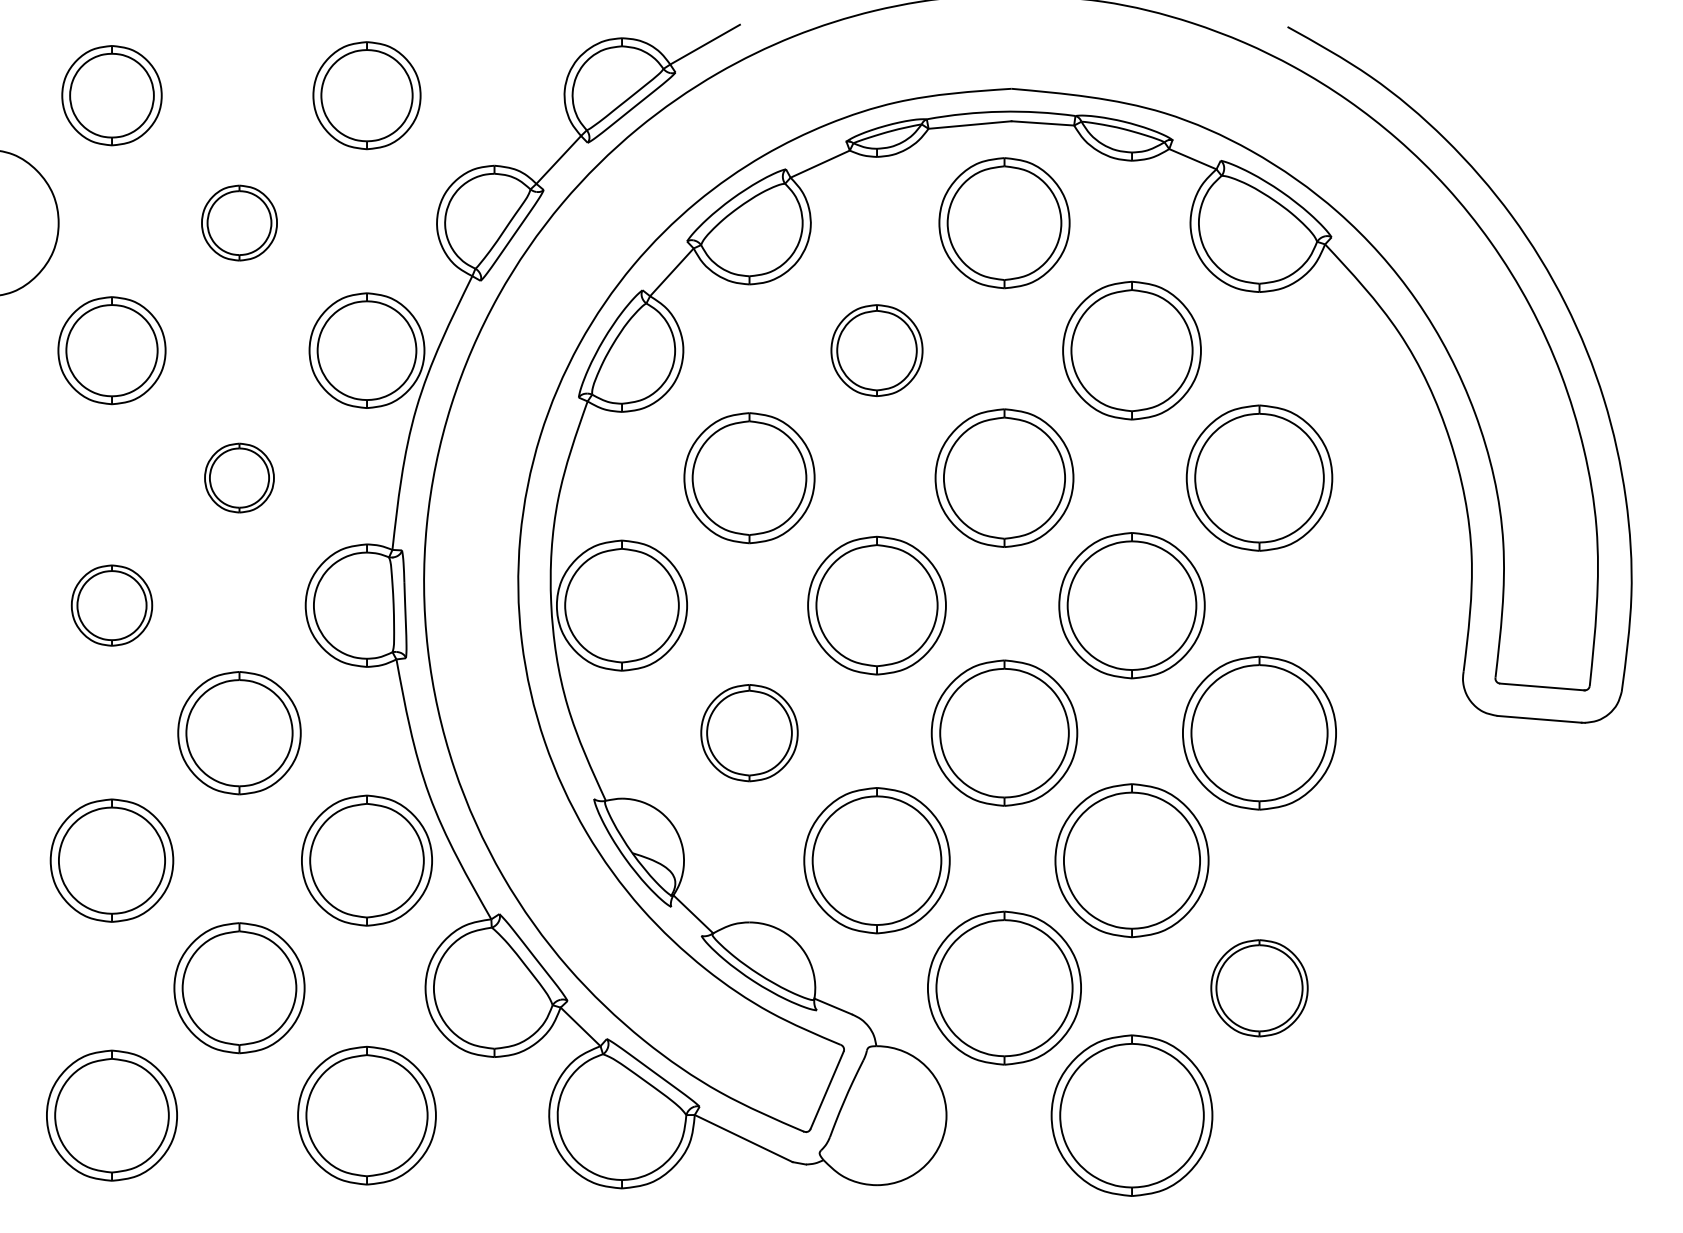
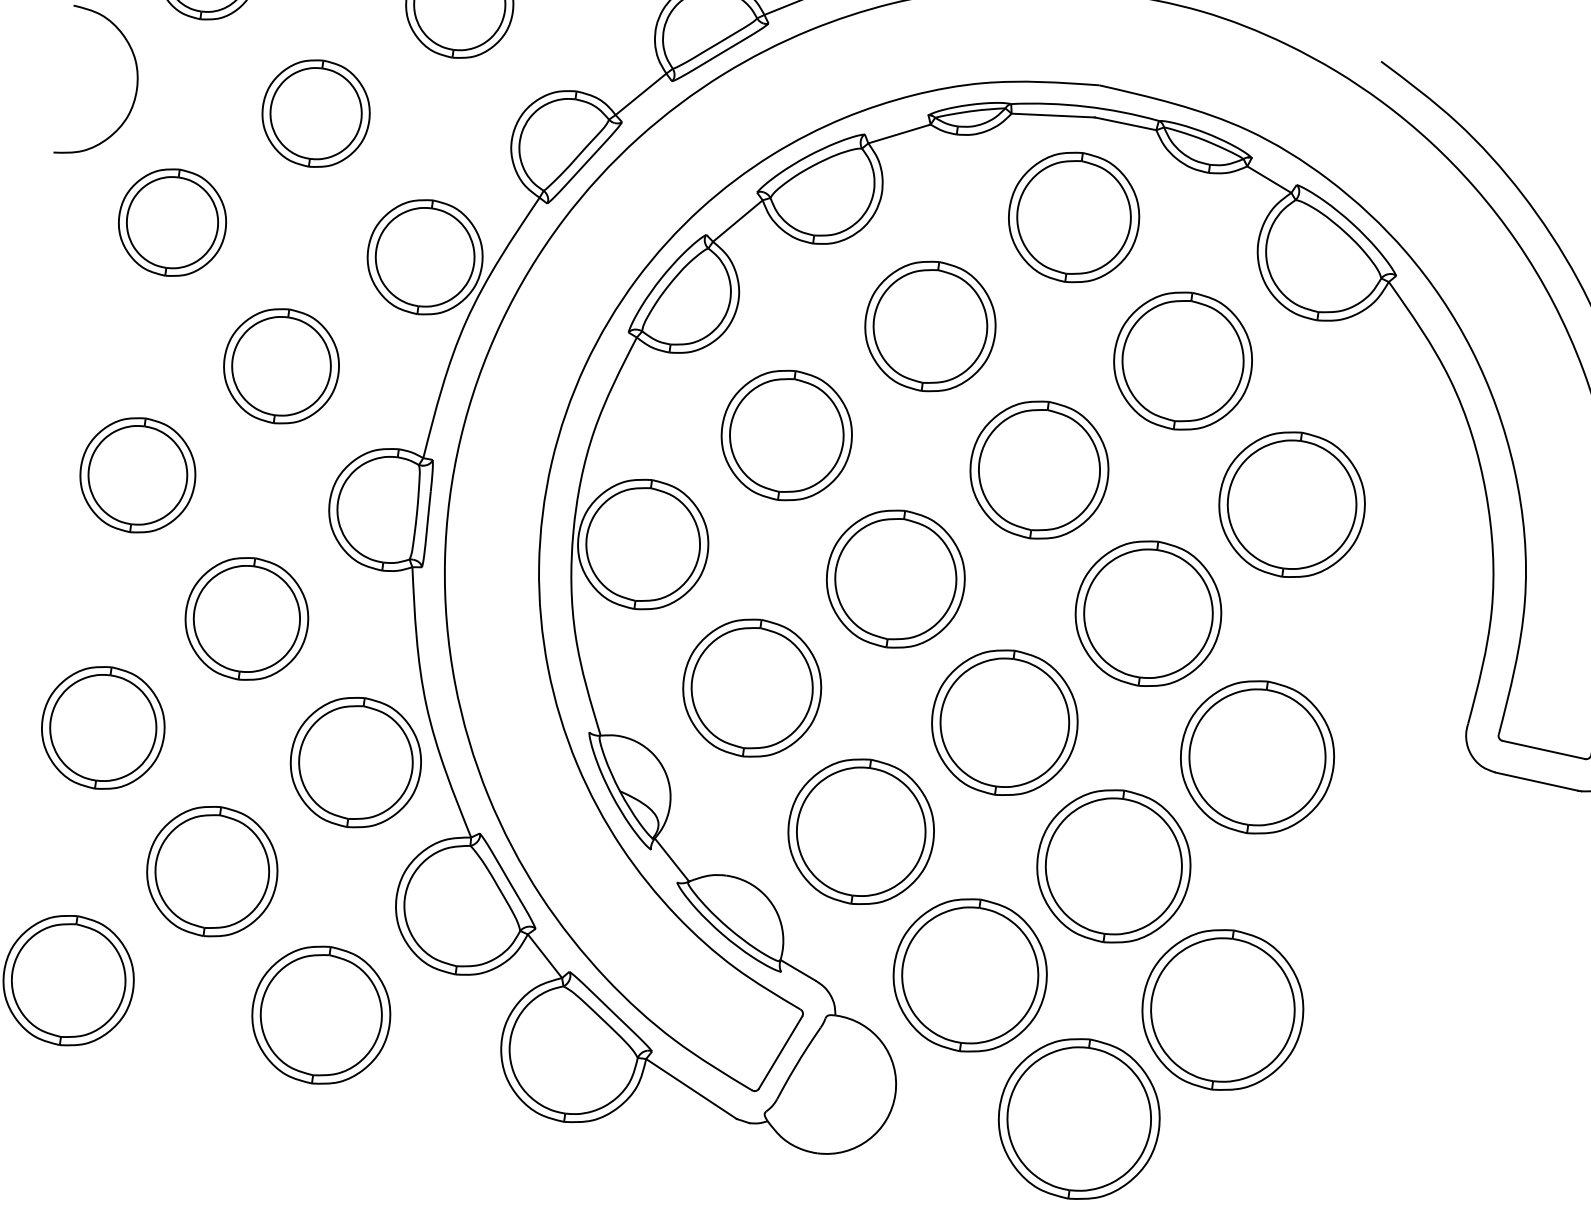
part: (239, 222) -> (316, 112), size x1.43
part: (876, 350) -> (929, 326), size x1.43
part: (239, 477) -> (281, 365), size x1.67
part: (111, 605) -> (137, 475), size x1.43
part: (749, 732) -> (752, 687), size x1.43
part: (1259, 988) -> (1222, 1010), size x1.67

